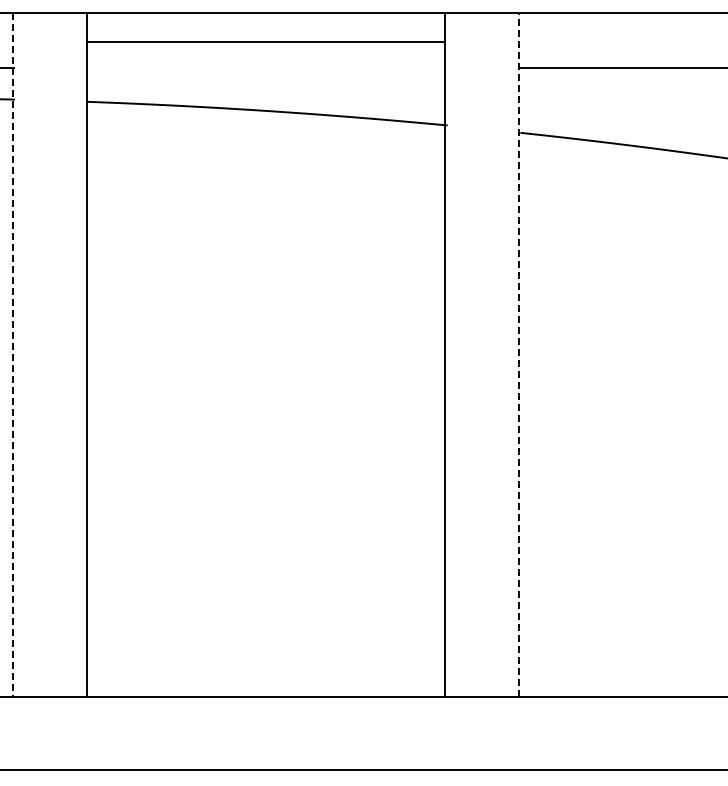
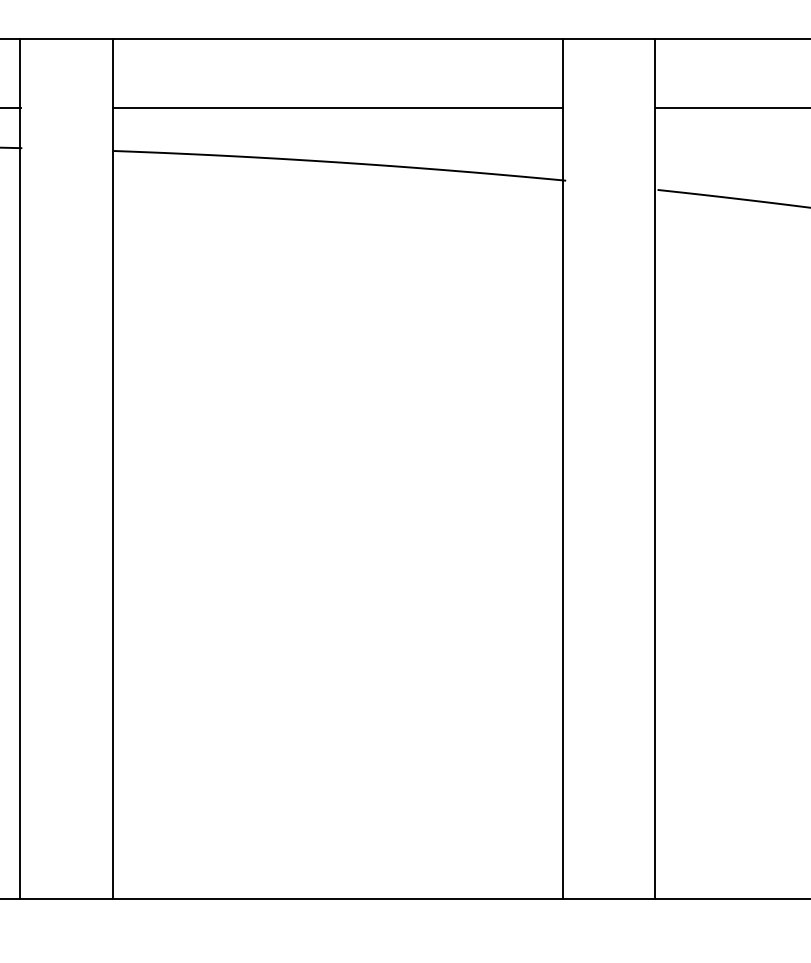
line: (265, 41) -> (337, 107), moved
line: (518, 354) -> (655, 468), dashed -> solid
line: (13, 355) -> (20, 469), dashed -> solid

